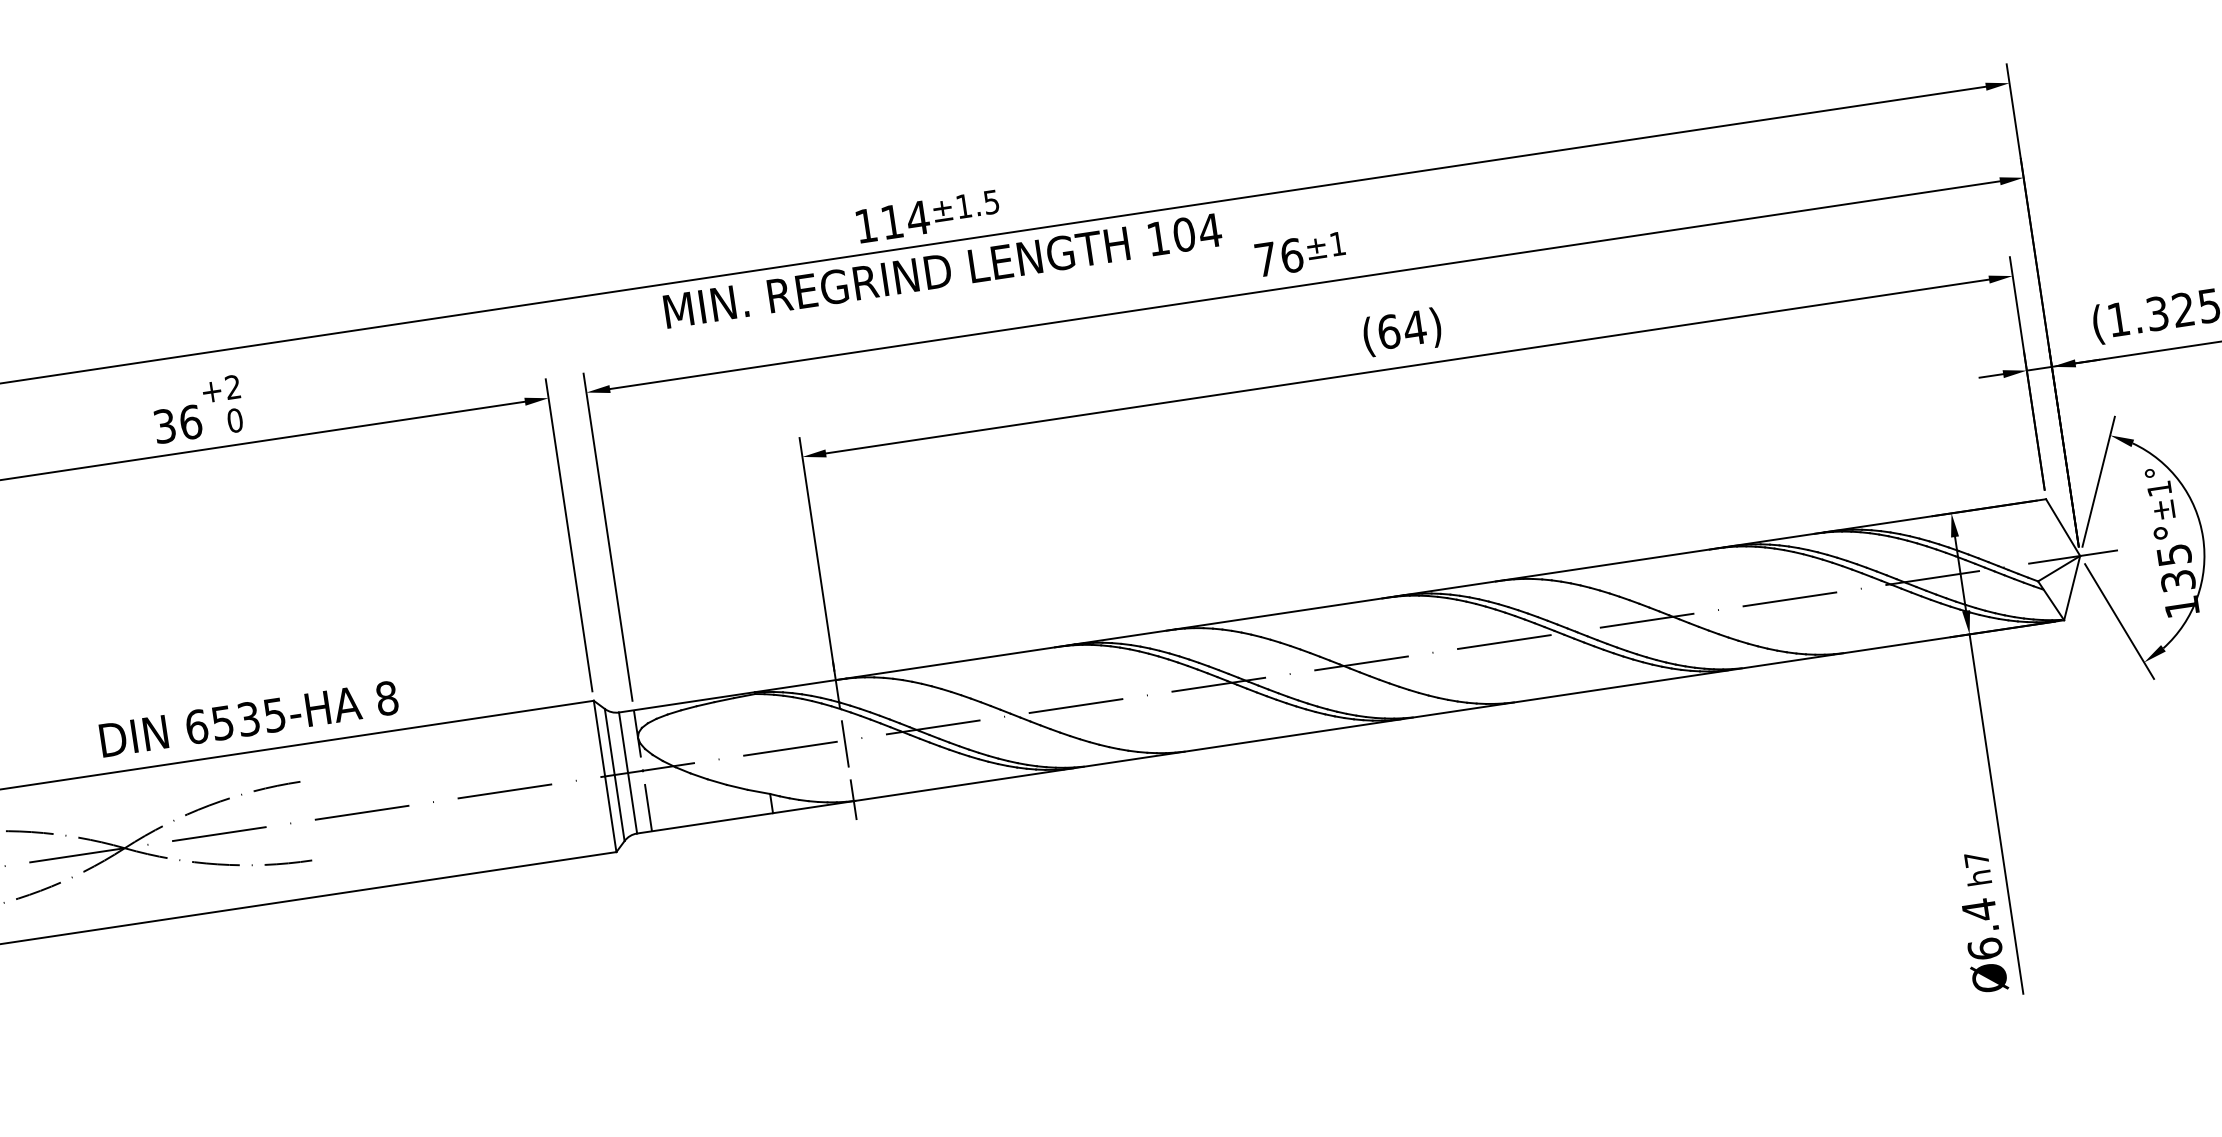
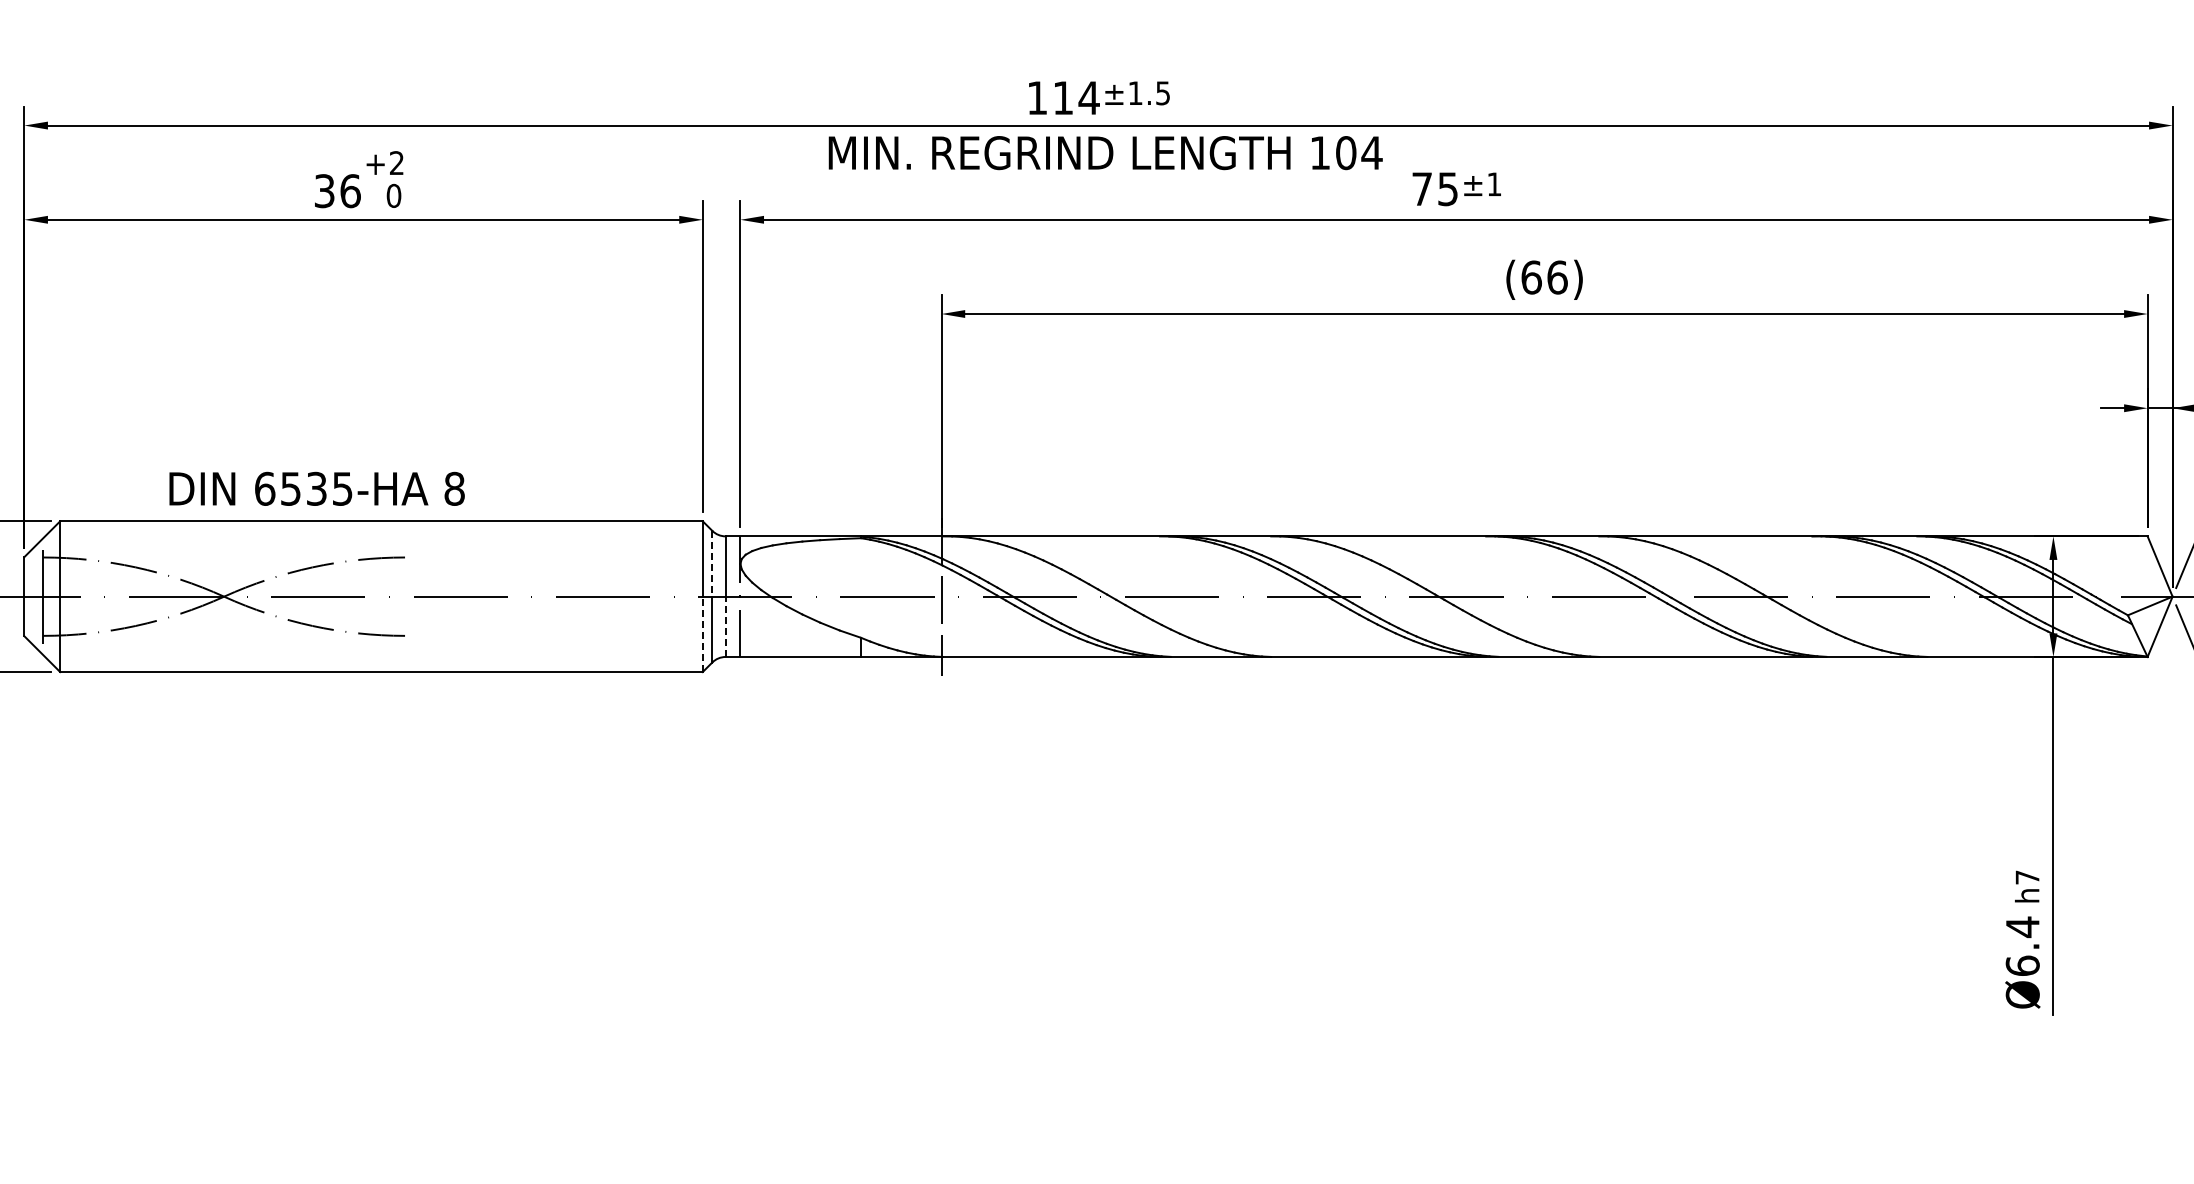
text: (1292, 255) -> (1448, 189), 76 -> 75
text: (1415, 327) -> (1557, 277), (64) -> (66)
text: (248, 718) -> (316, 488), moved
line: (609, 741) -> (712, 563), solid -> dashed
line: (632, 802) -> (725, 626), solid -> dashed
line: (610, 814) -> (702, 634), solid -> dashed

